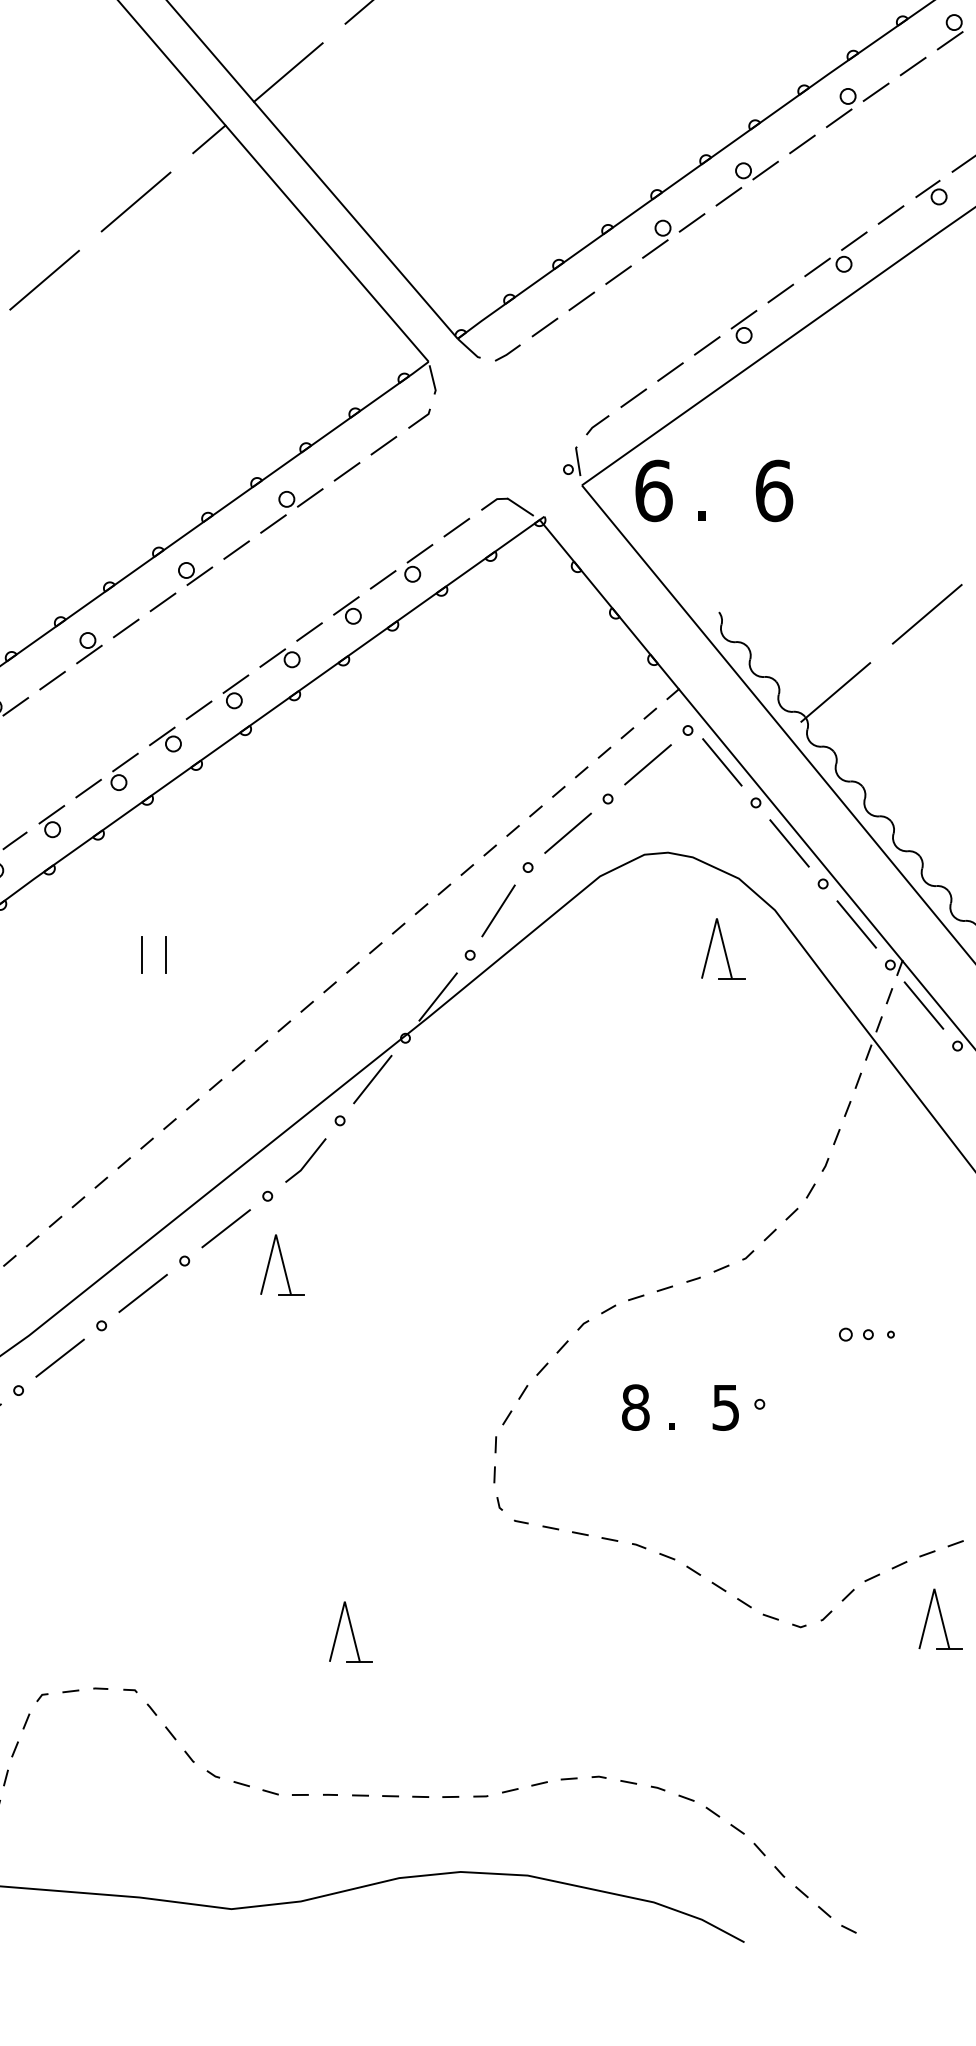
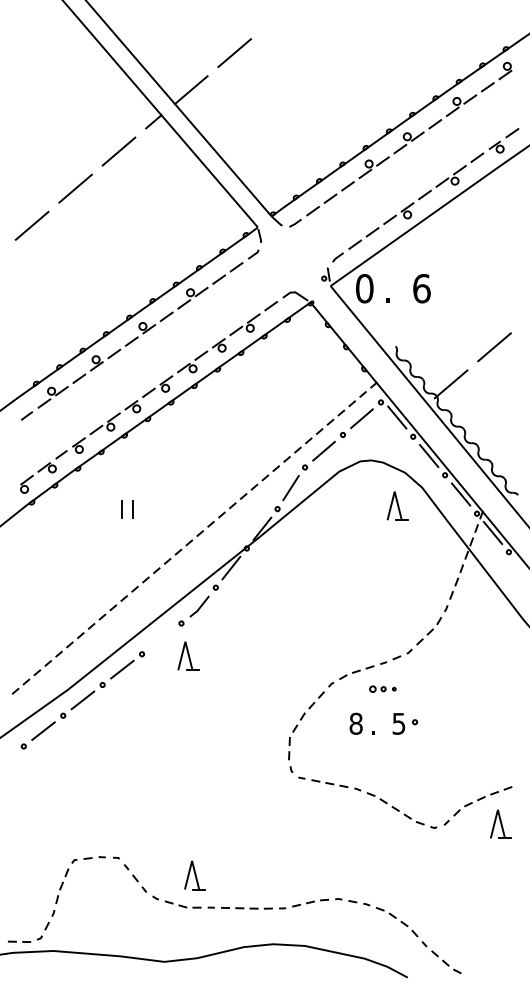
text: (653, 490) -> (364, 288), 6 -> 0
line: (225, 1227) -> (161, 638), removed
part: (866, 1333) -> (382, 688), moved
part: (349, 1632) -> (194, 875), moved

